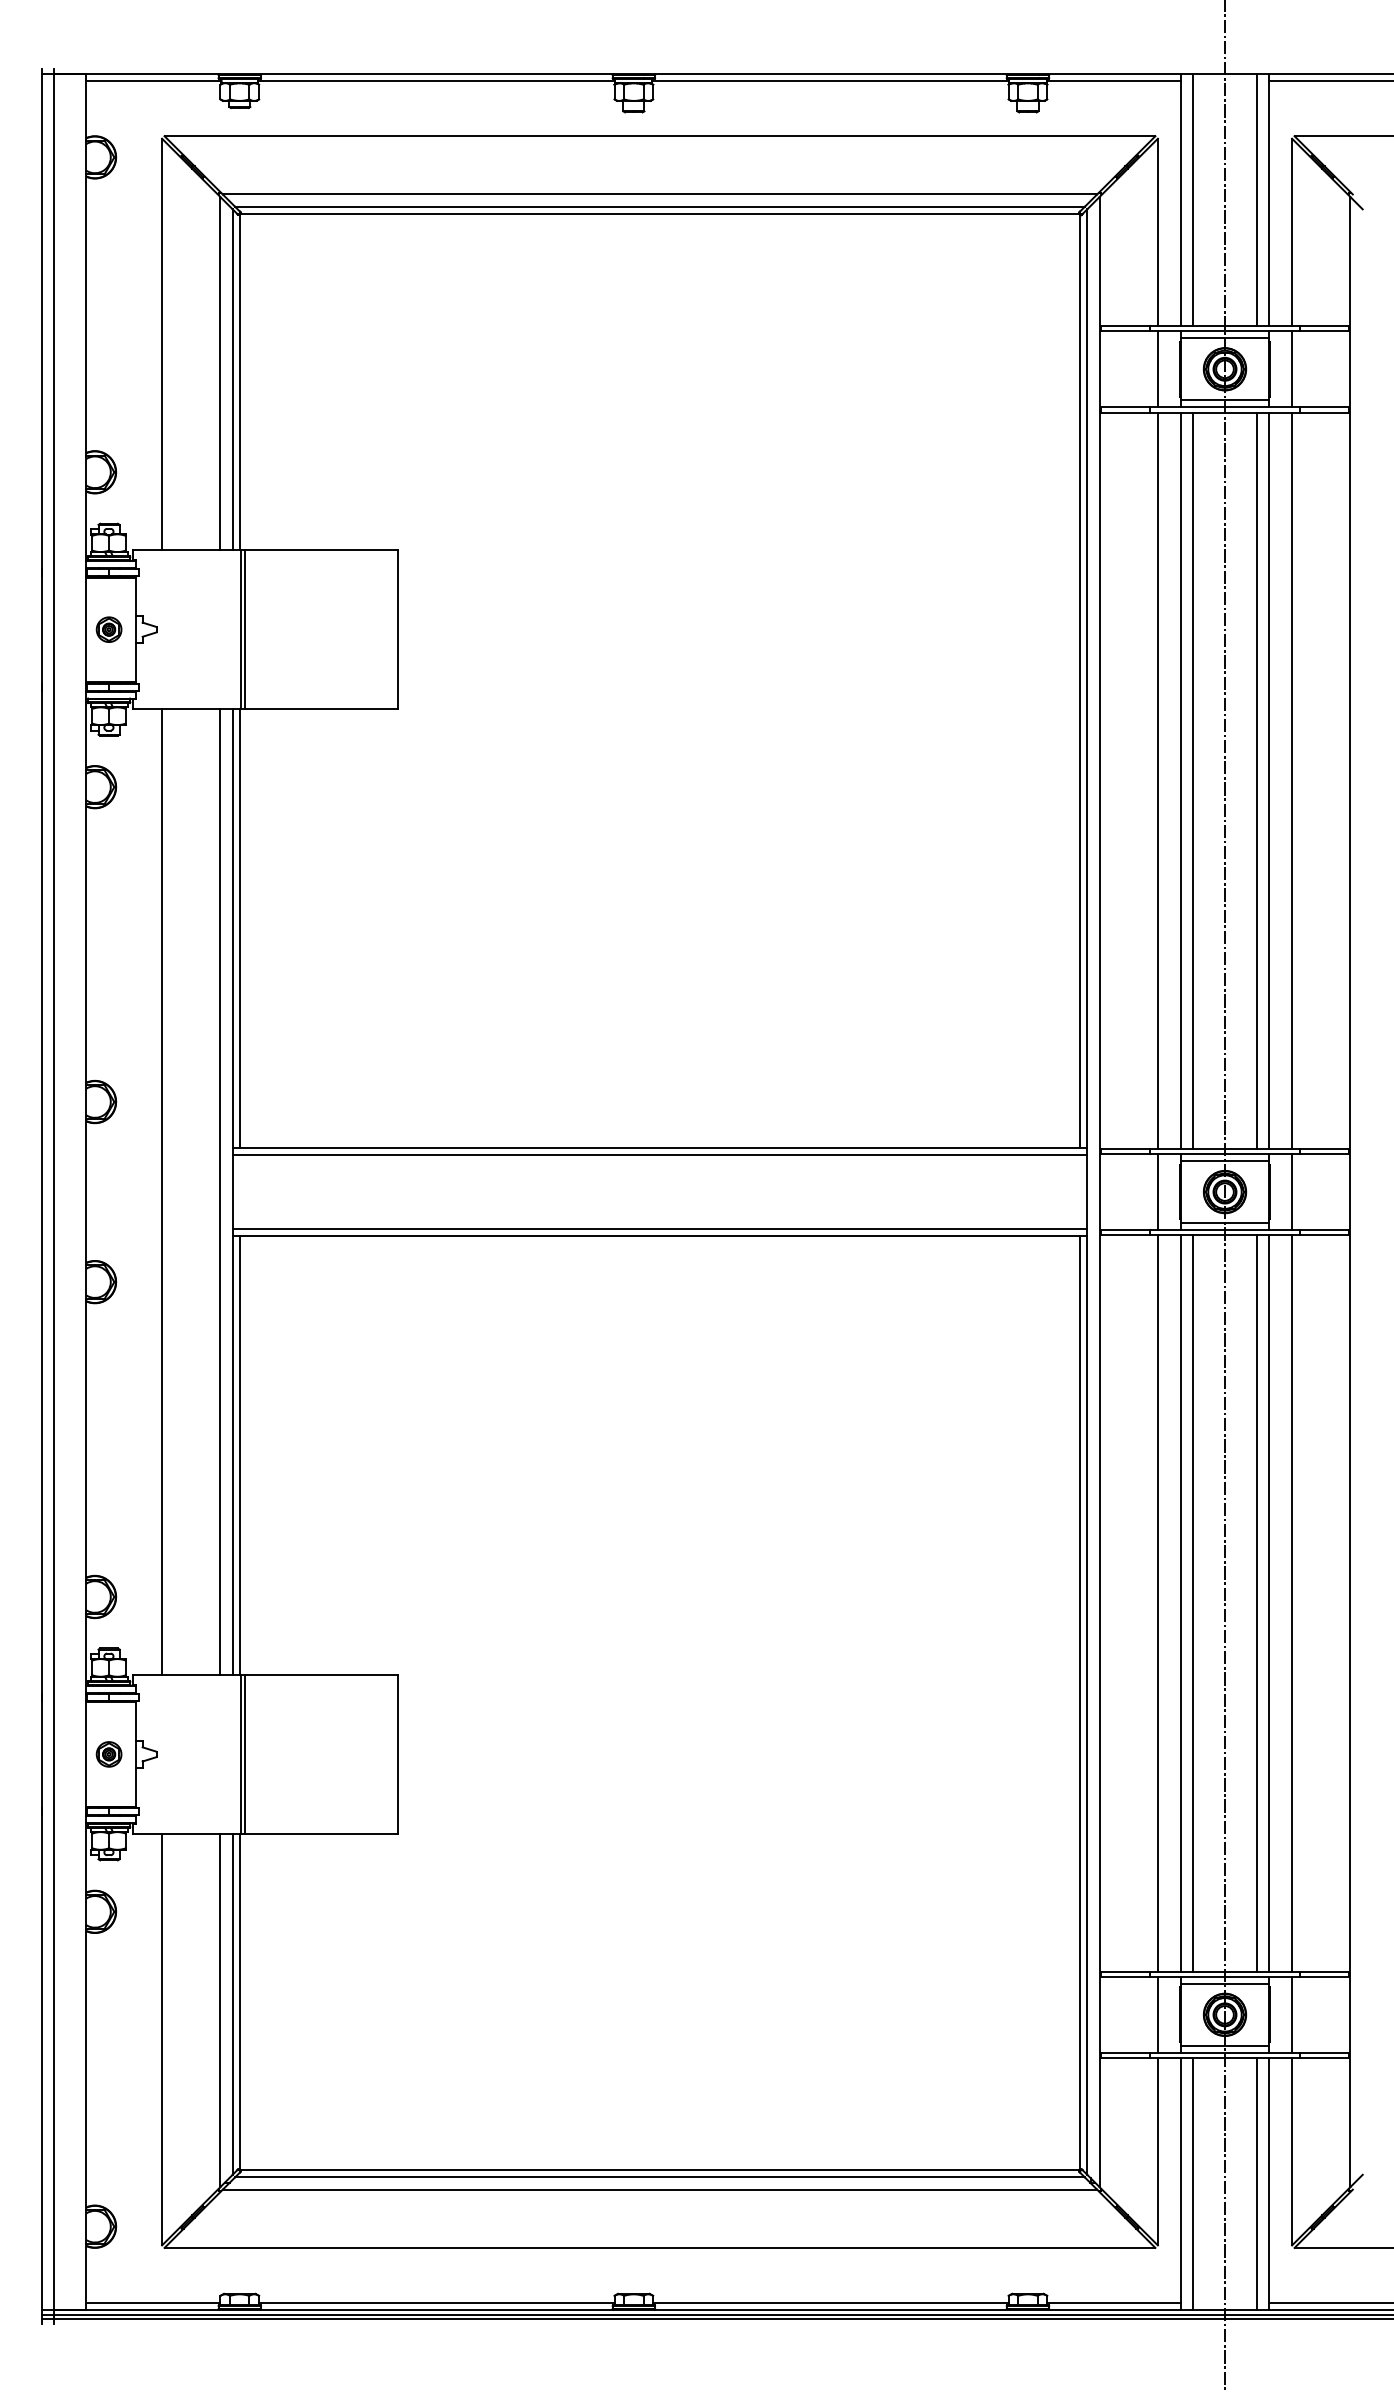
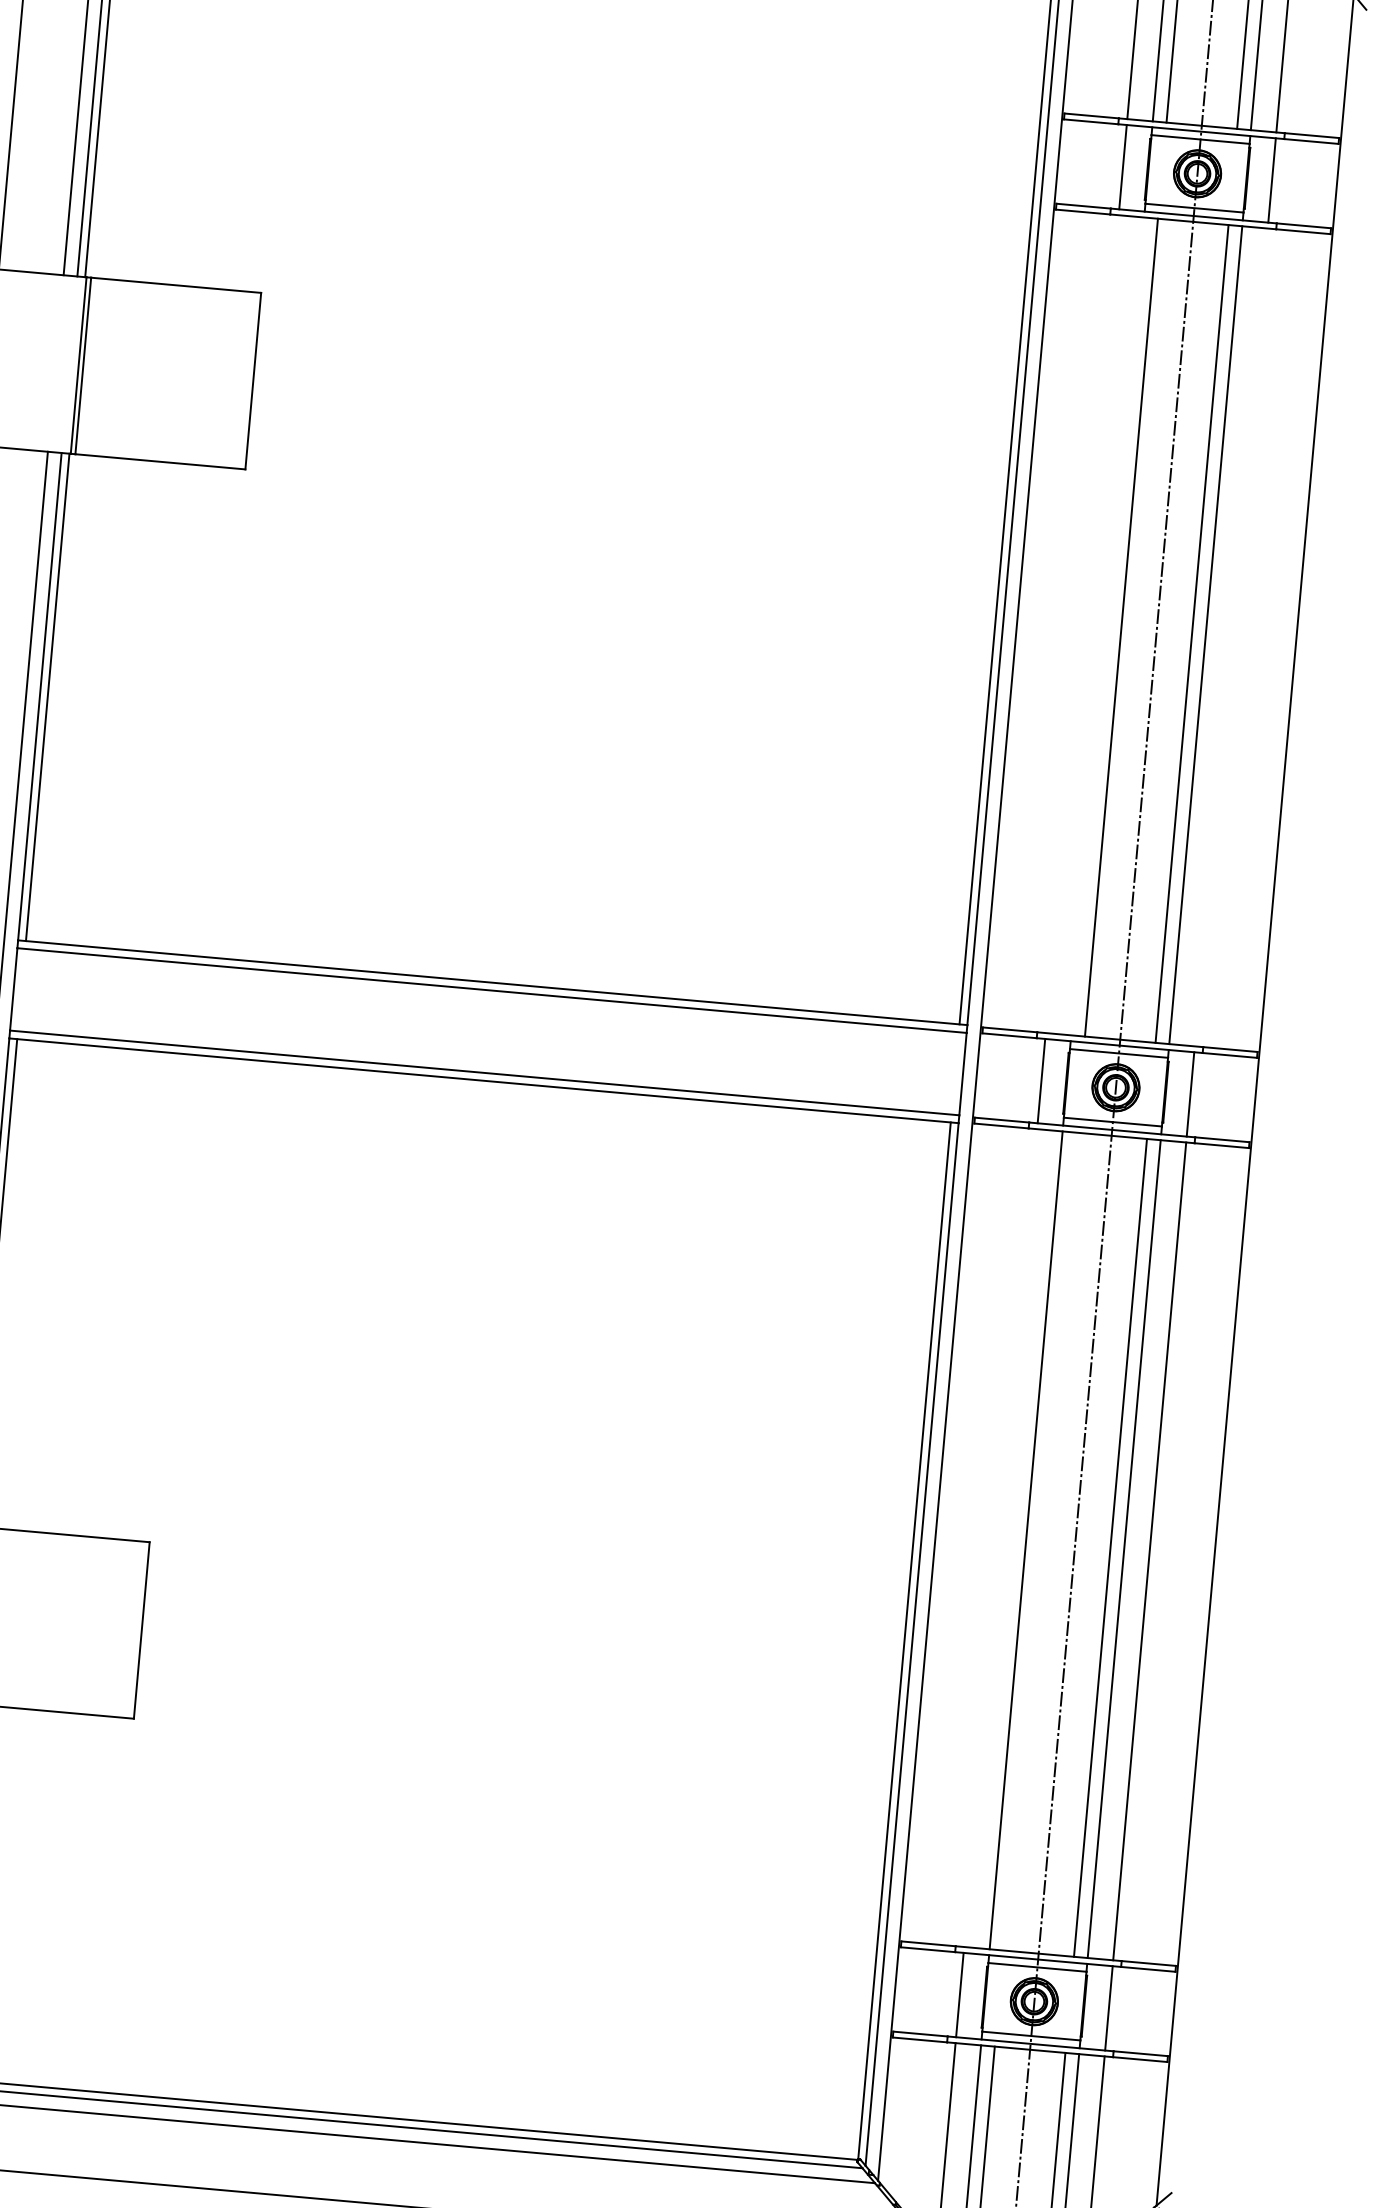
line: (1157, 780) -> (1081, 623), removed
line: (1180, 780) -> (1107, 626), removed
line: (1292, 780) -> (1231, 637), removed
line: (1157, 1603) -> (1000, 1538), removed
line: (1193, 1603) -> (1040, 1541), removed

